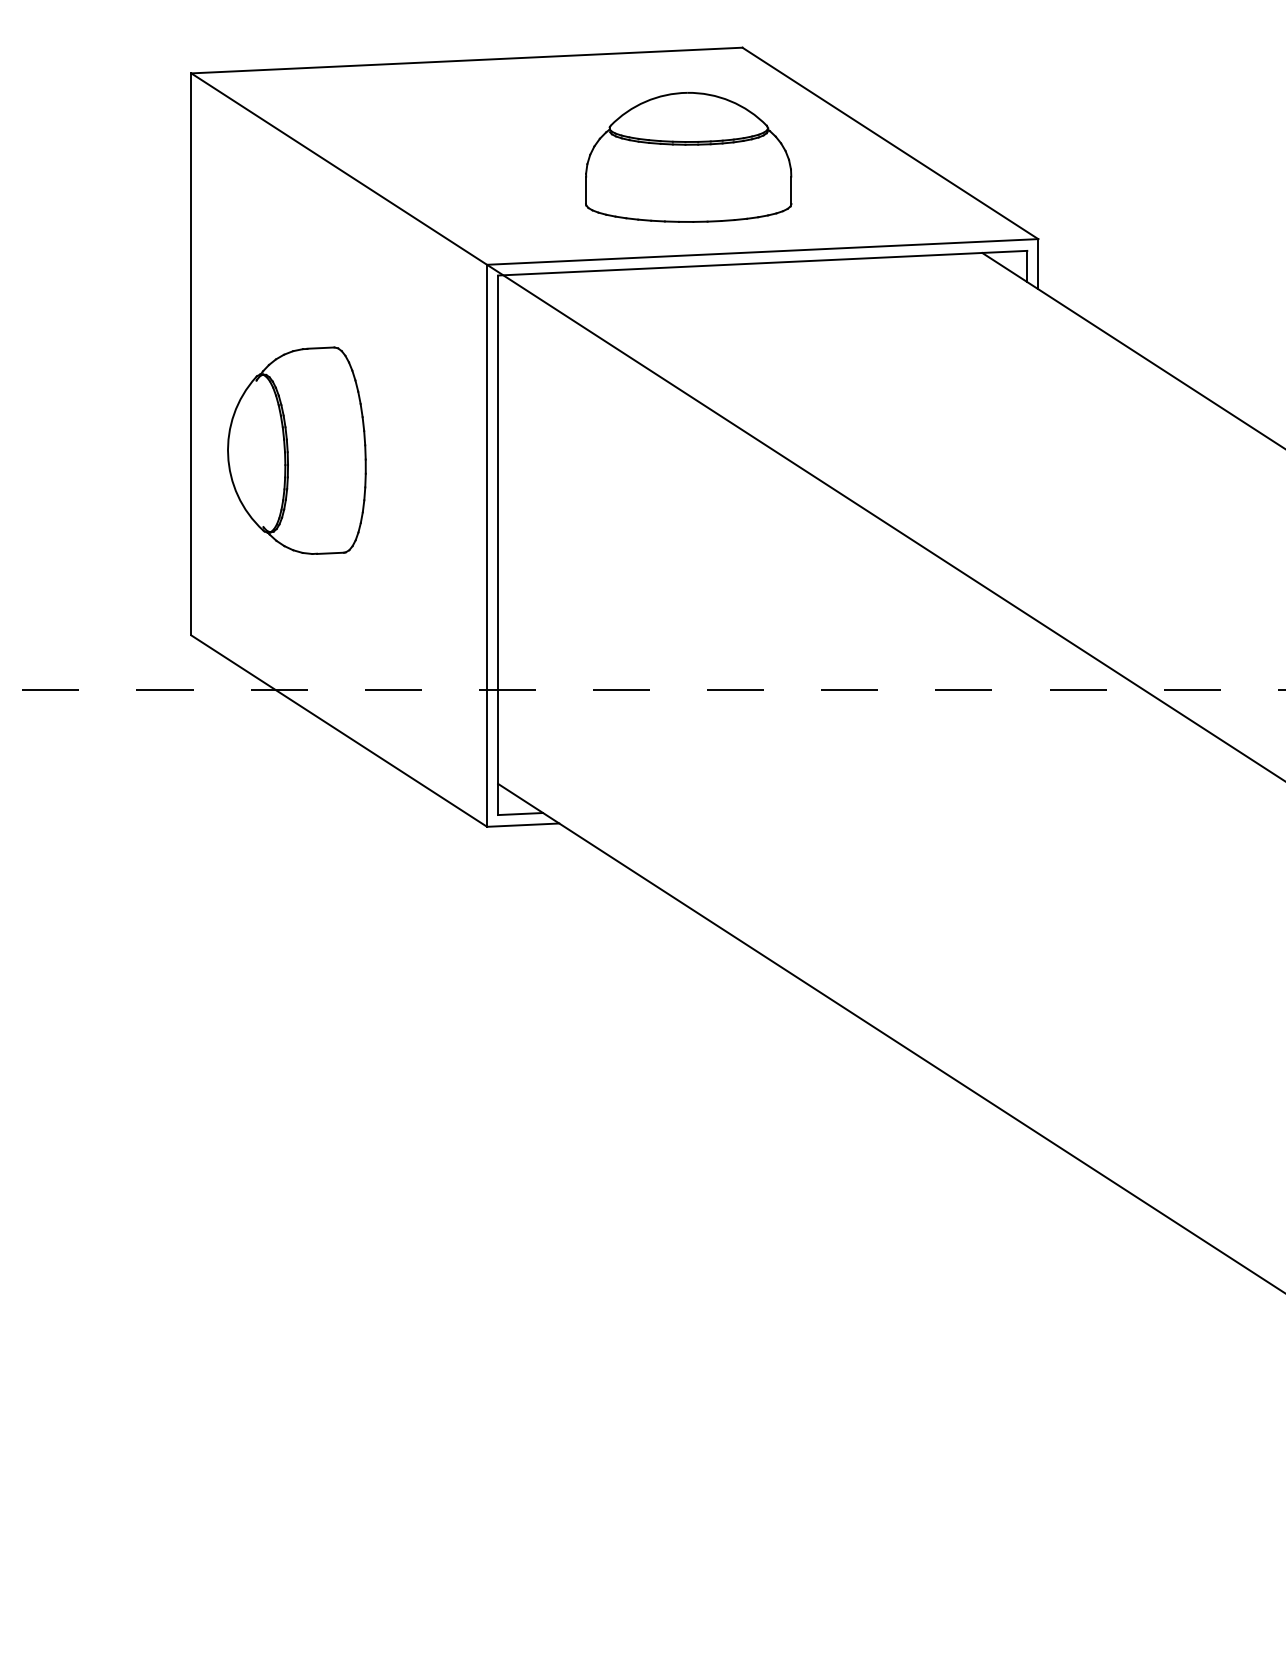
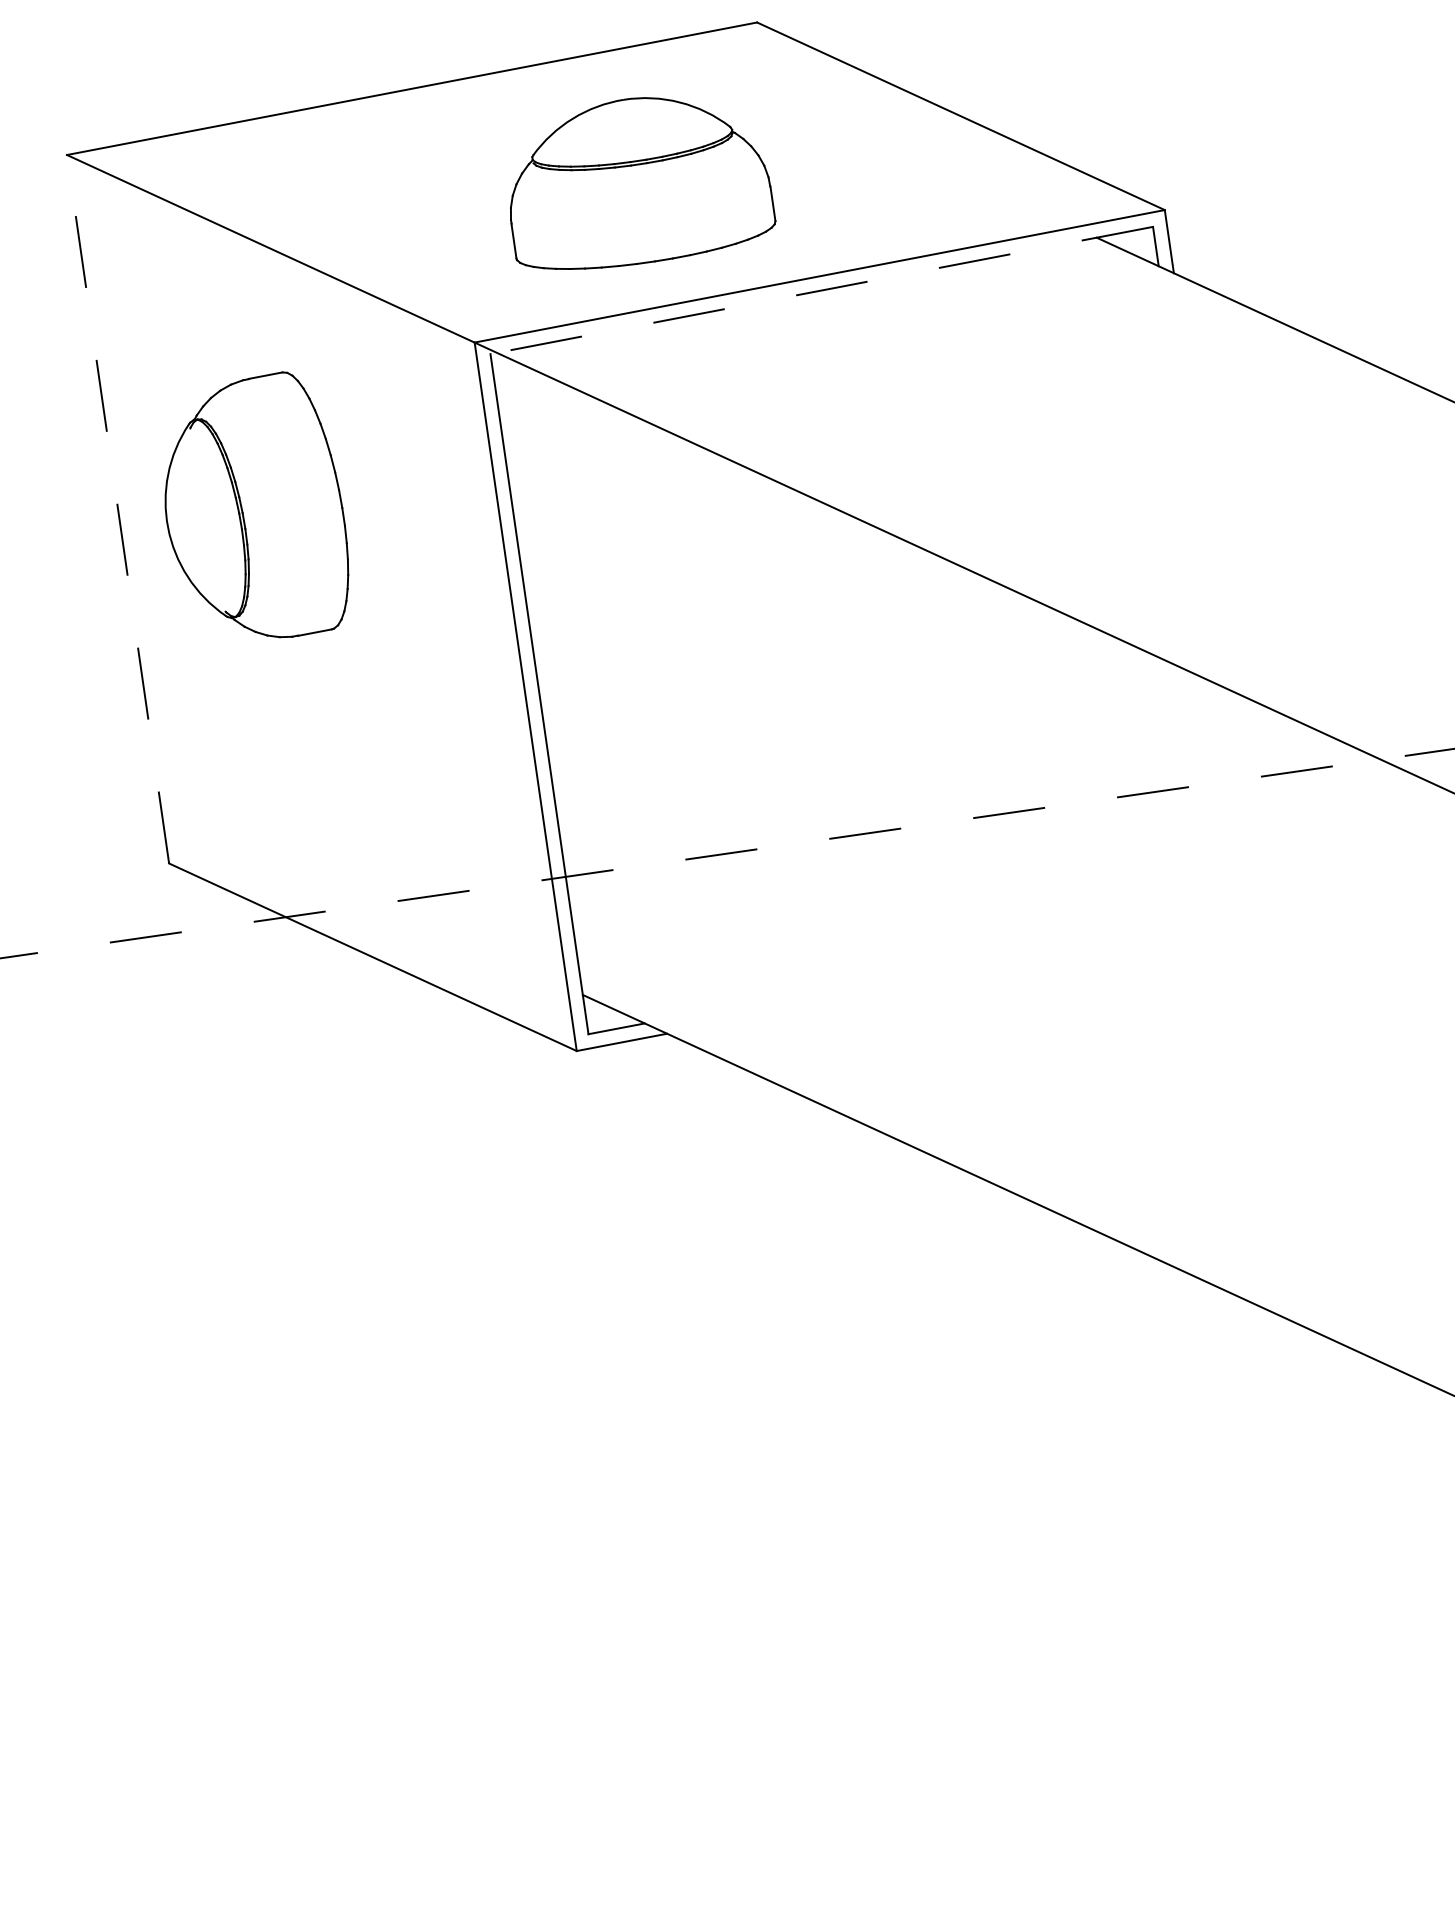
part: (688, 157) -> (637, 181), moved
line: (762, 263) -> (821, 290), solid -> dashed
line: (191, 353) -> (118, 508), solid -> dashed
part: (296, 450) -> (253, 509), moved

